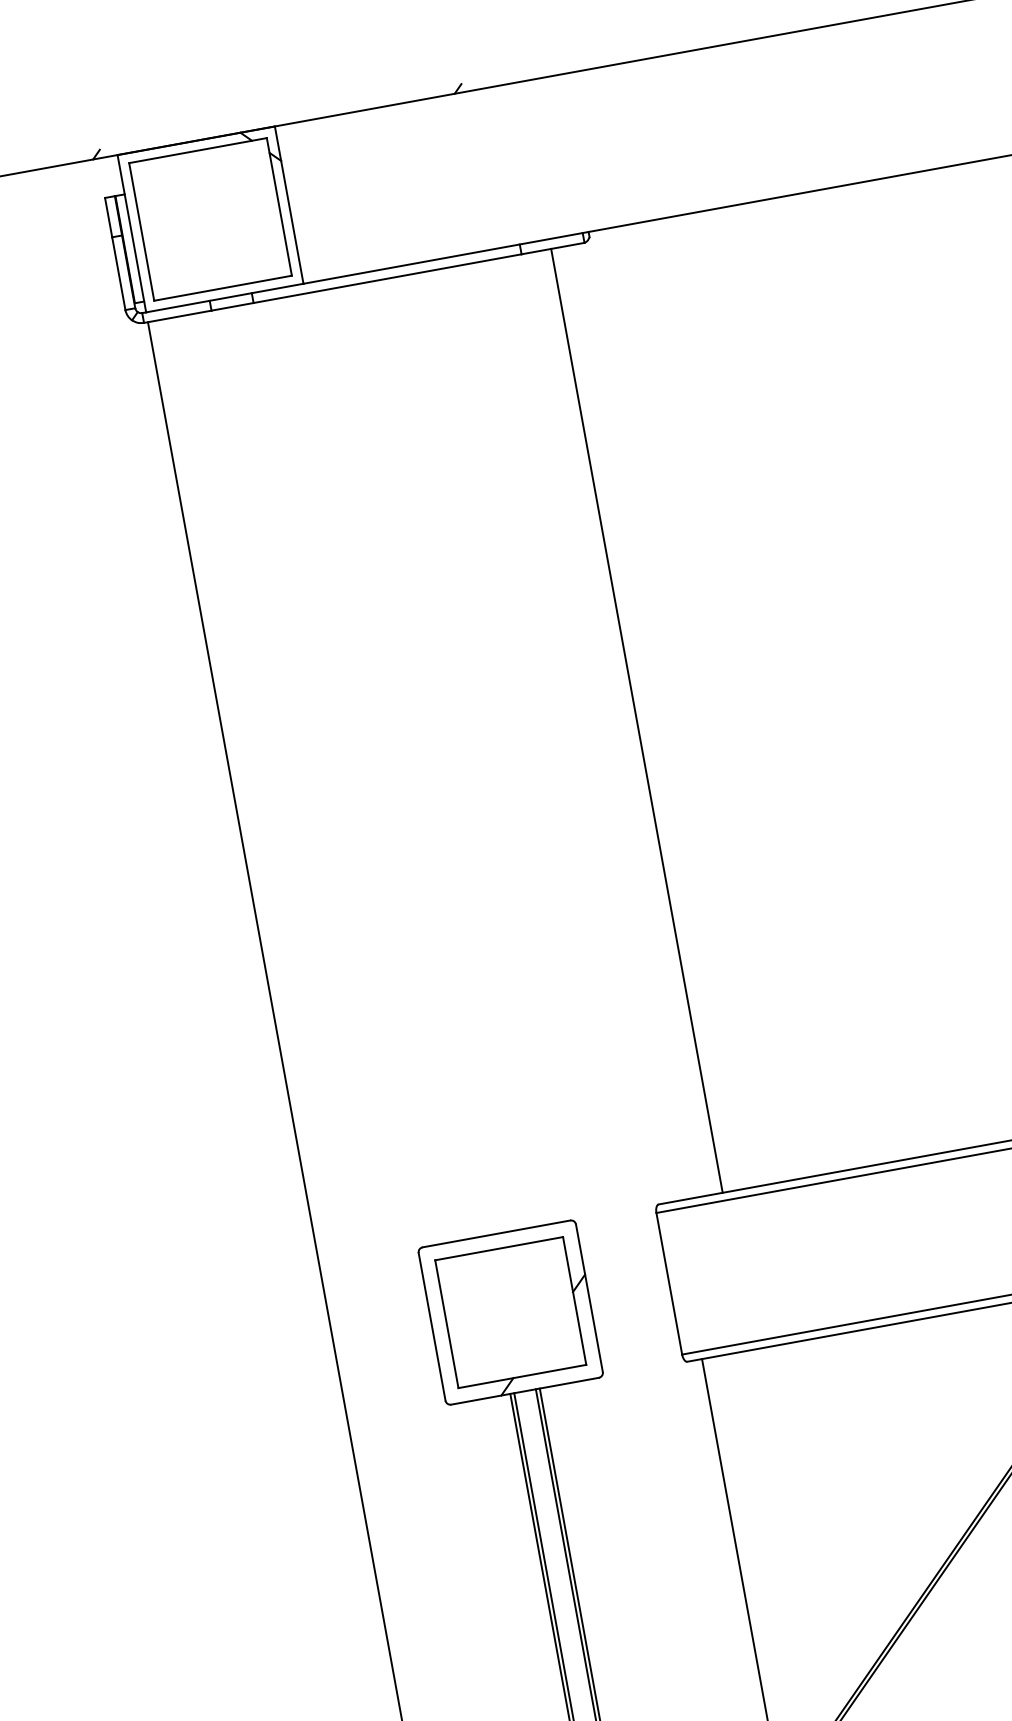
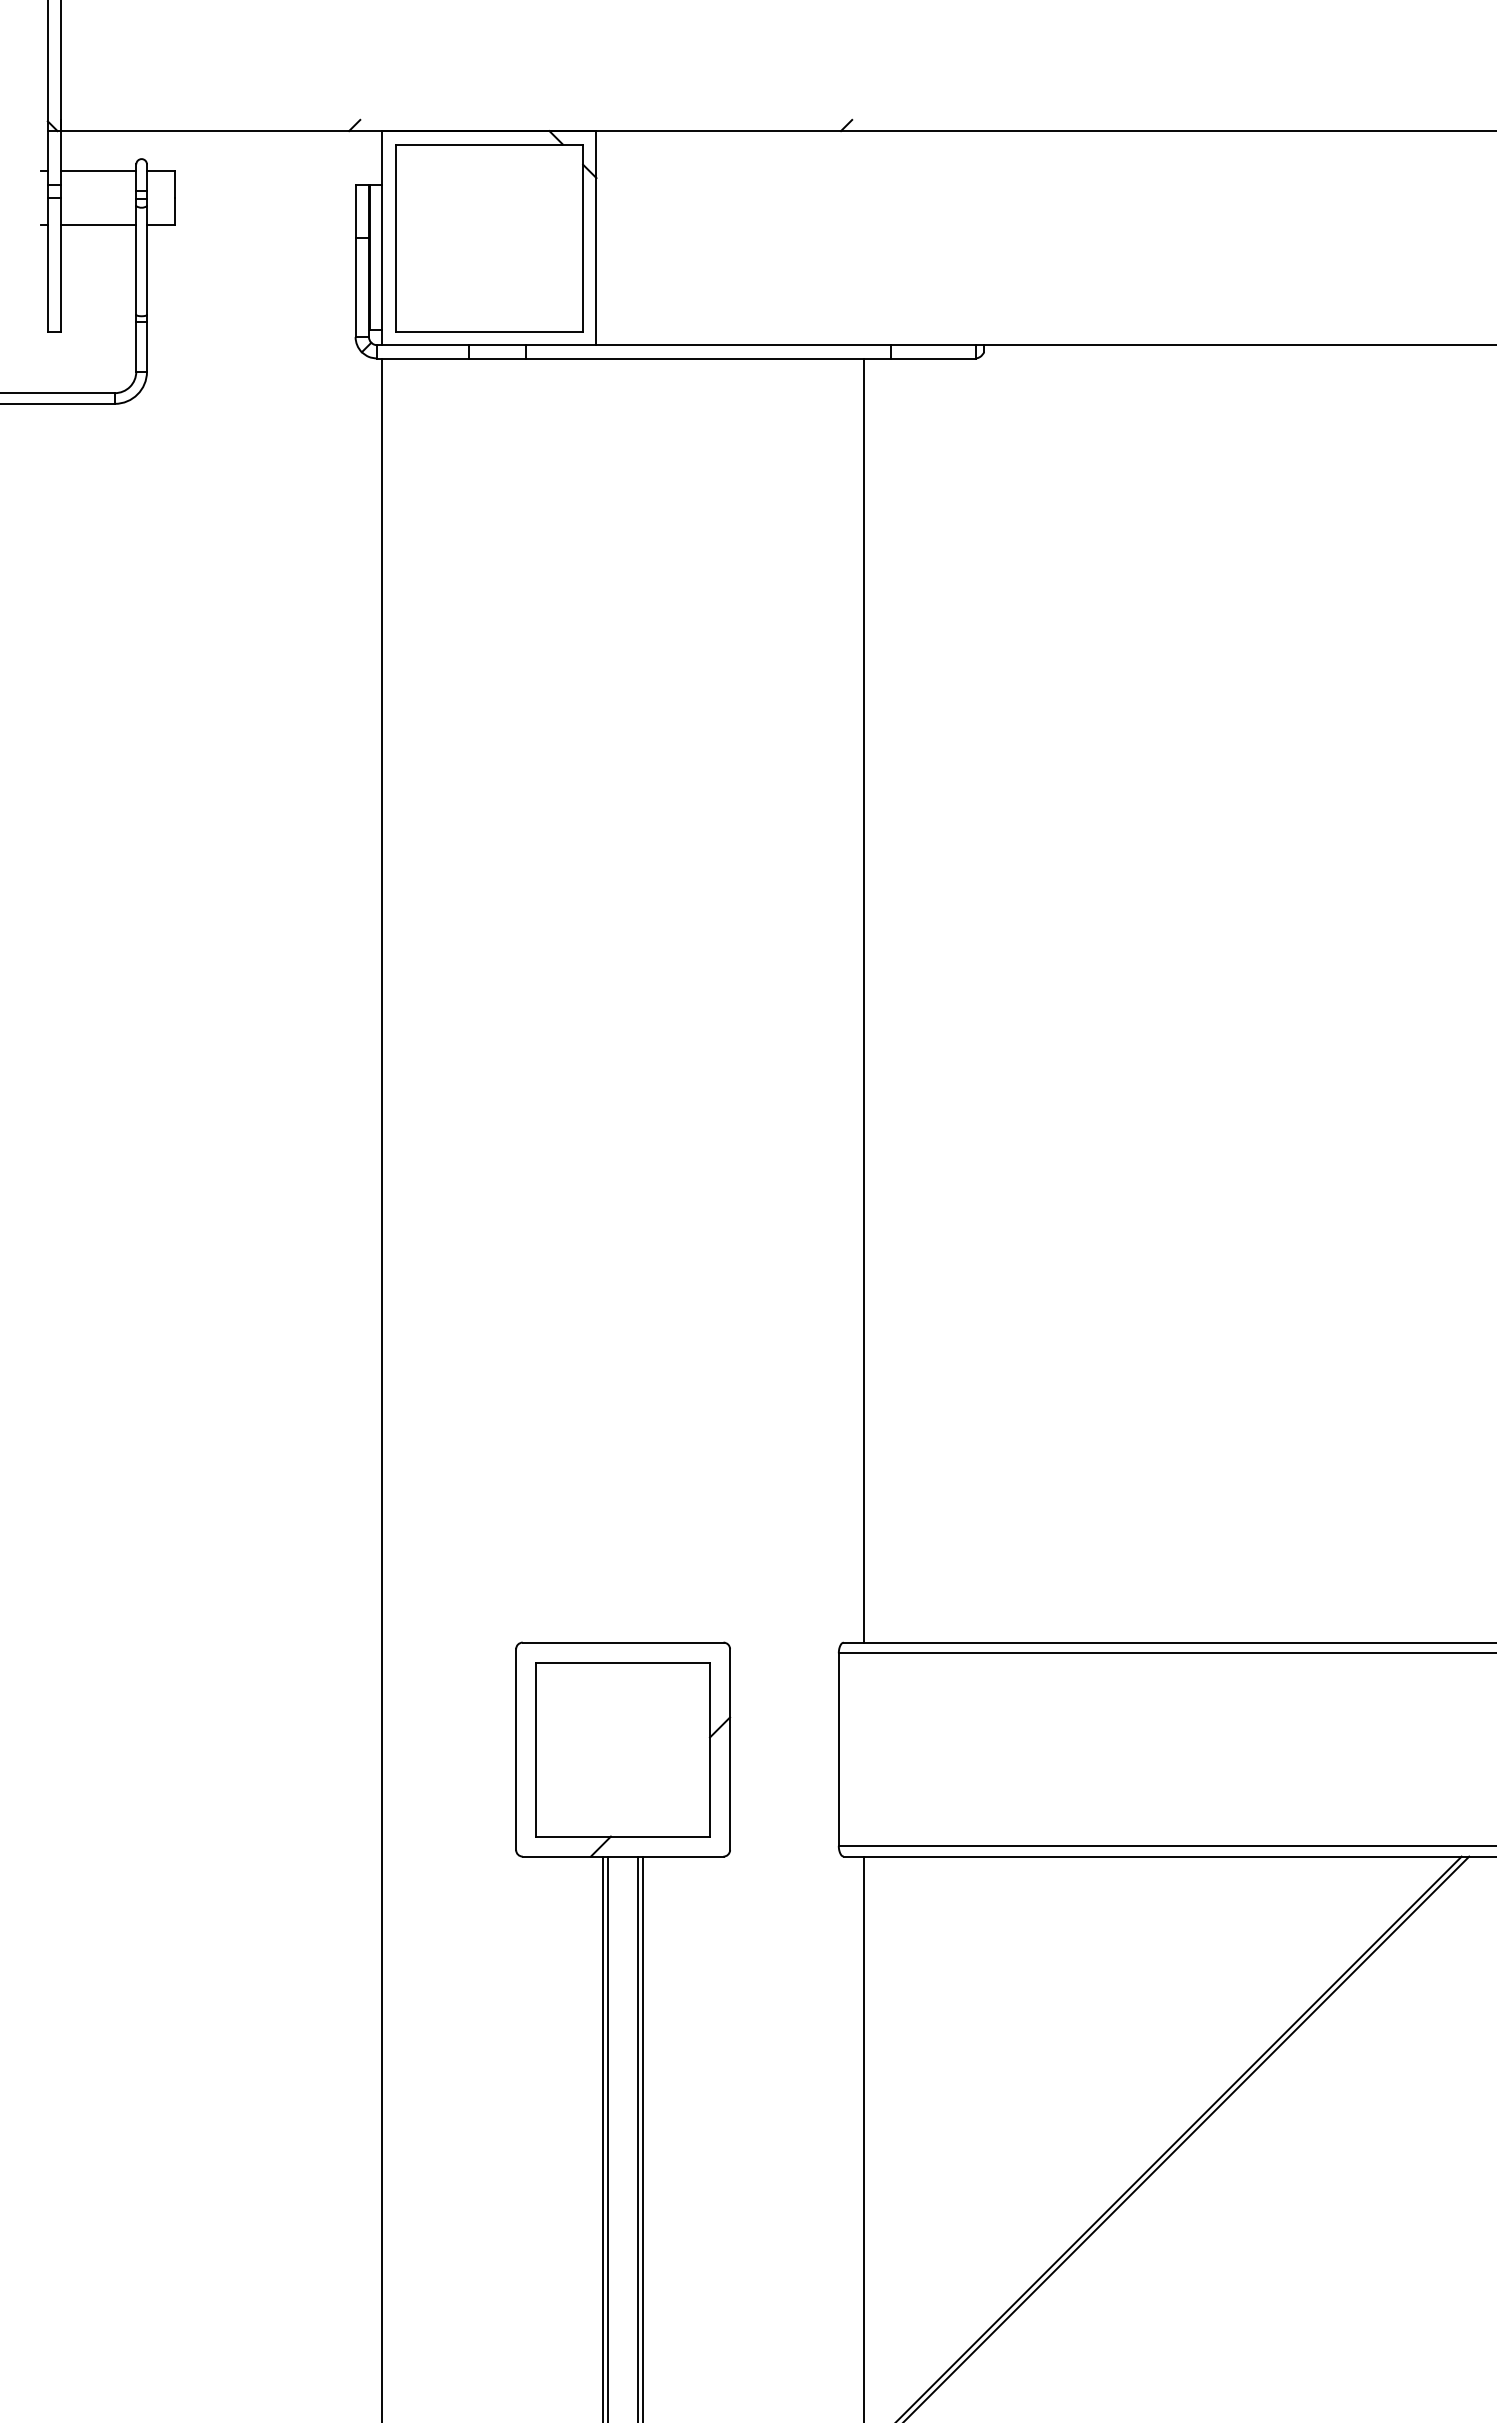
line: (636, 720) -> (863, 1000), moved

